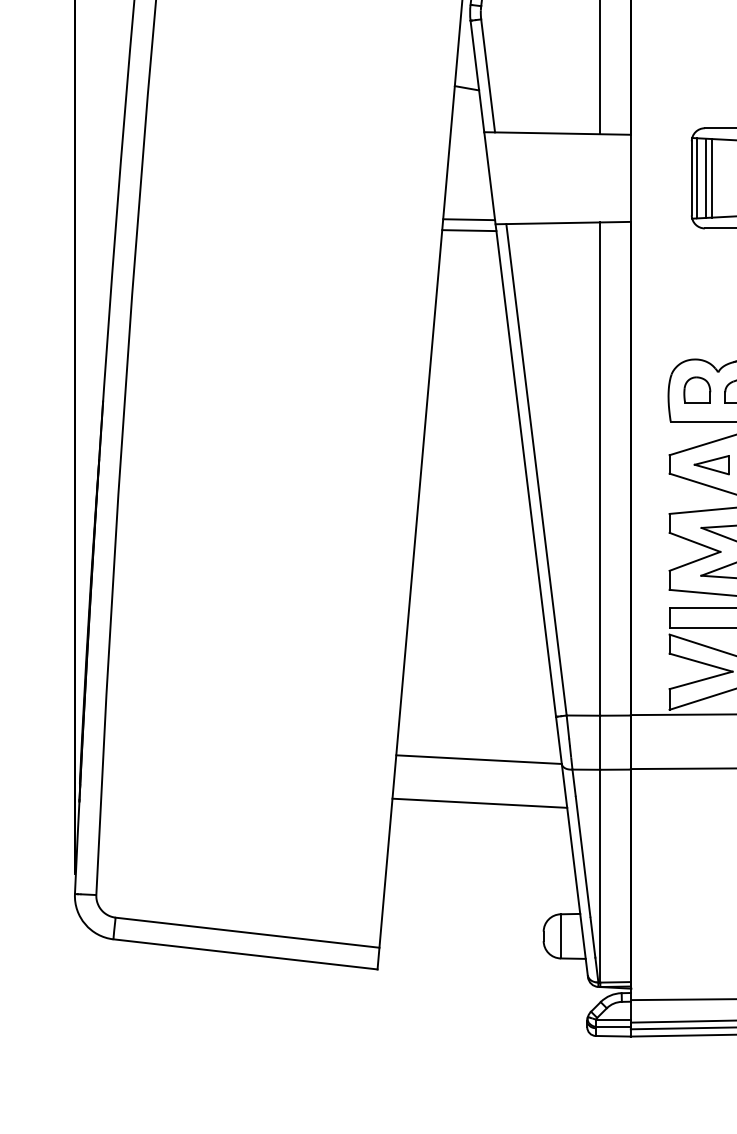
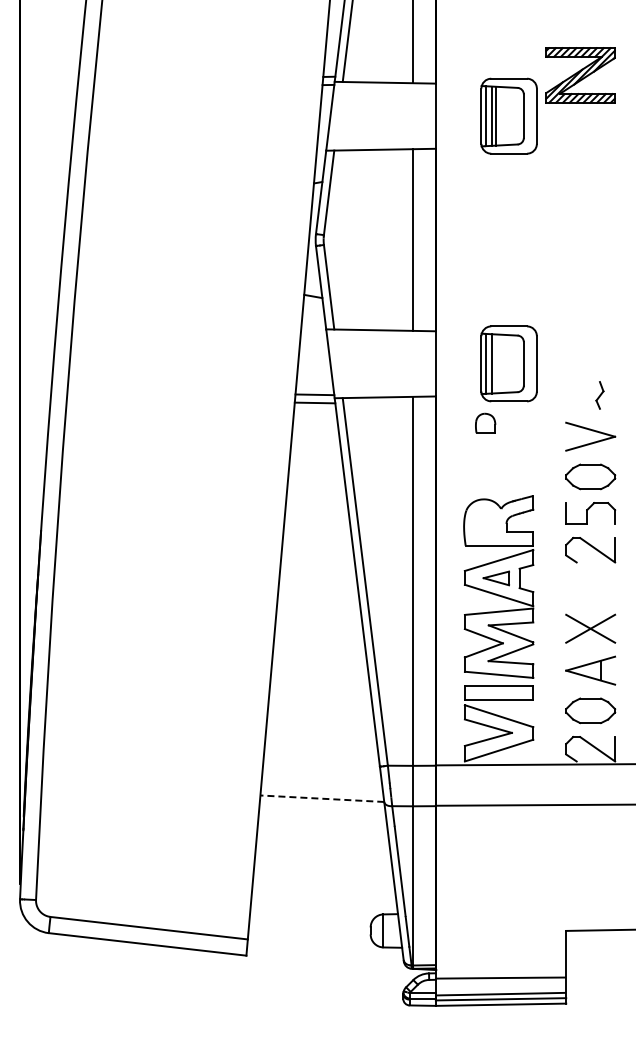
line: (711, 177) -> (496, 363), removed
part: (697, 389) -> (485, 422), moved
line: (477, 759) -> (321, 798), solid -> dashed
line: (479, 802) -> (322, 830), removed

